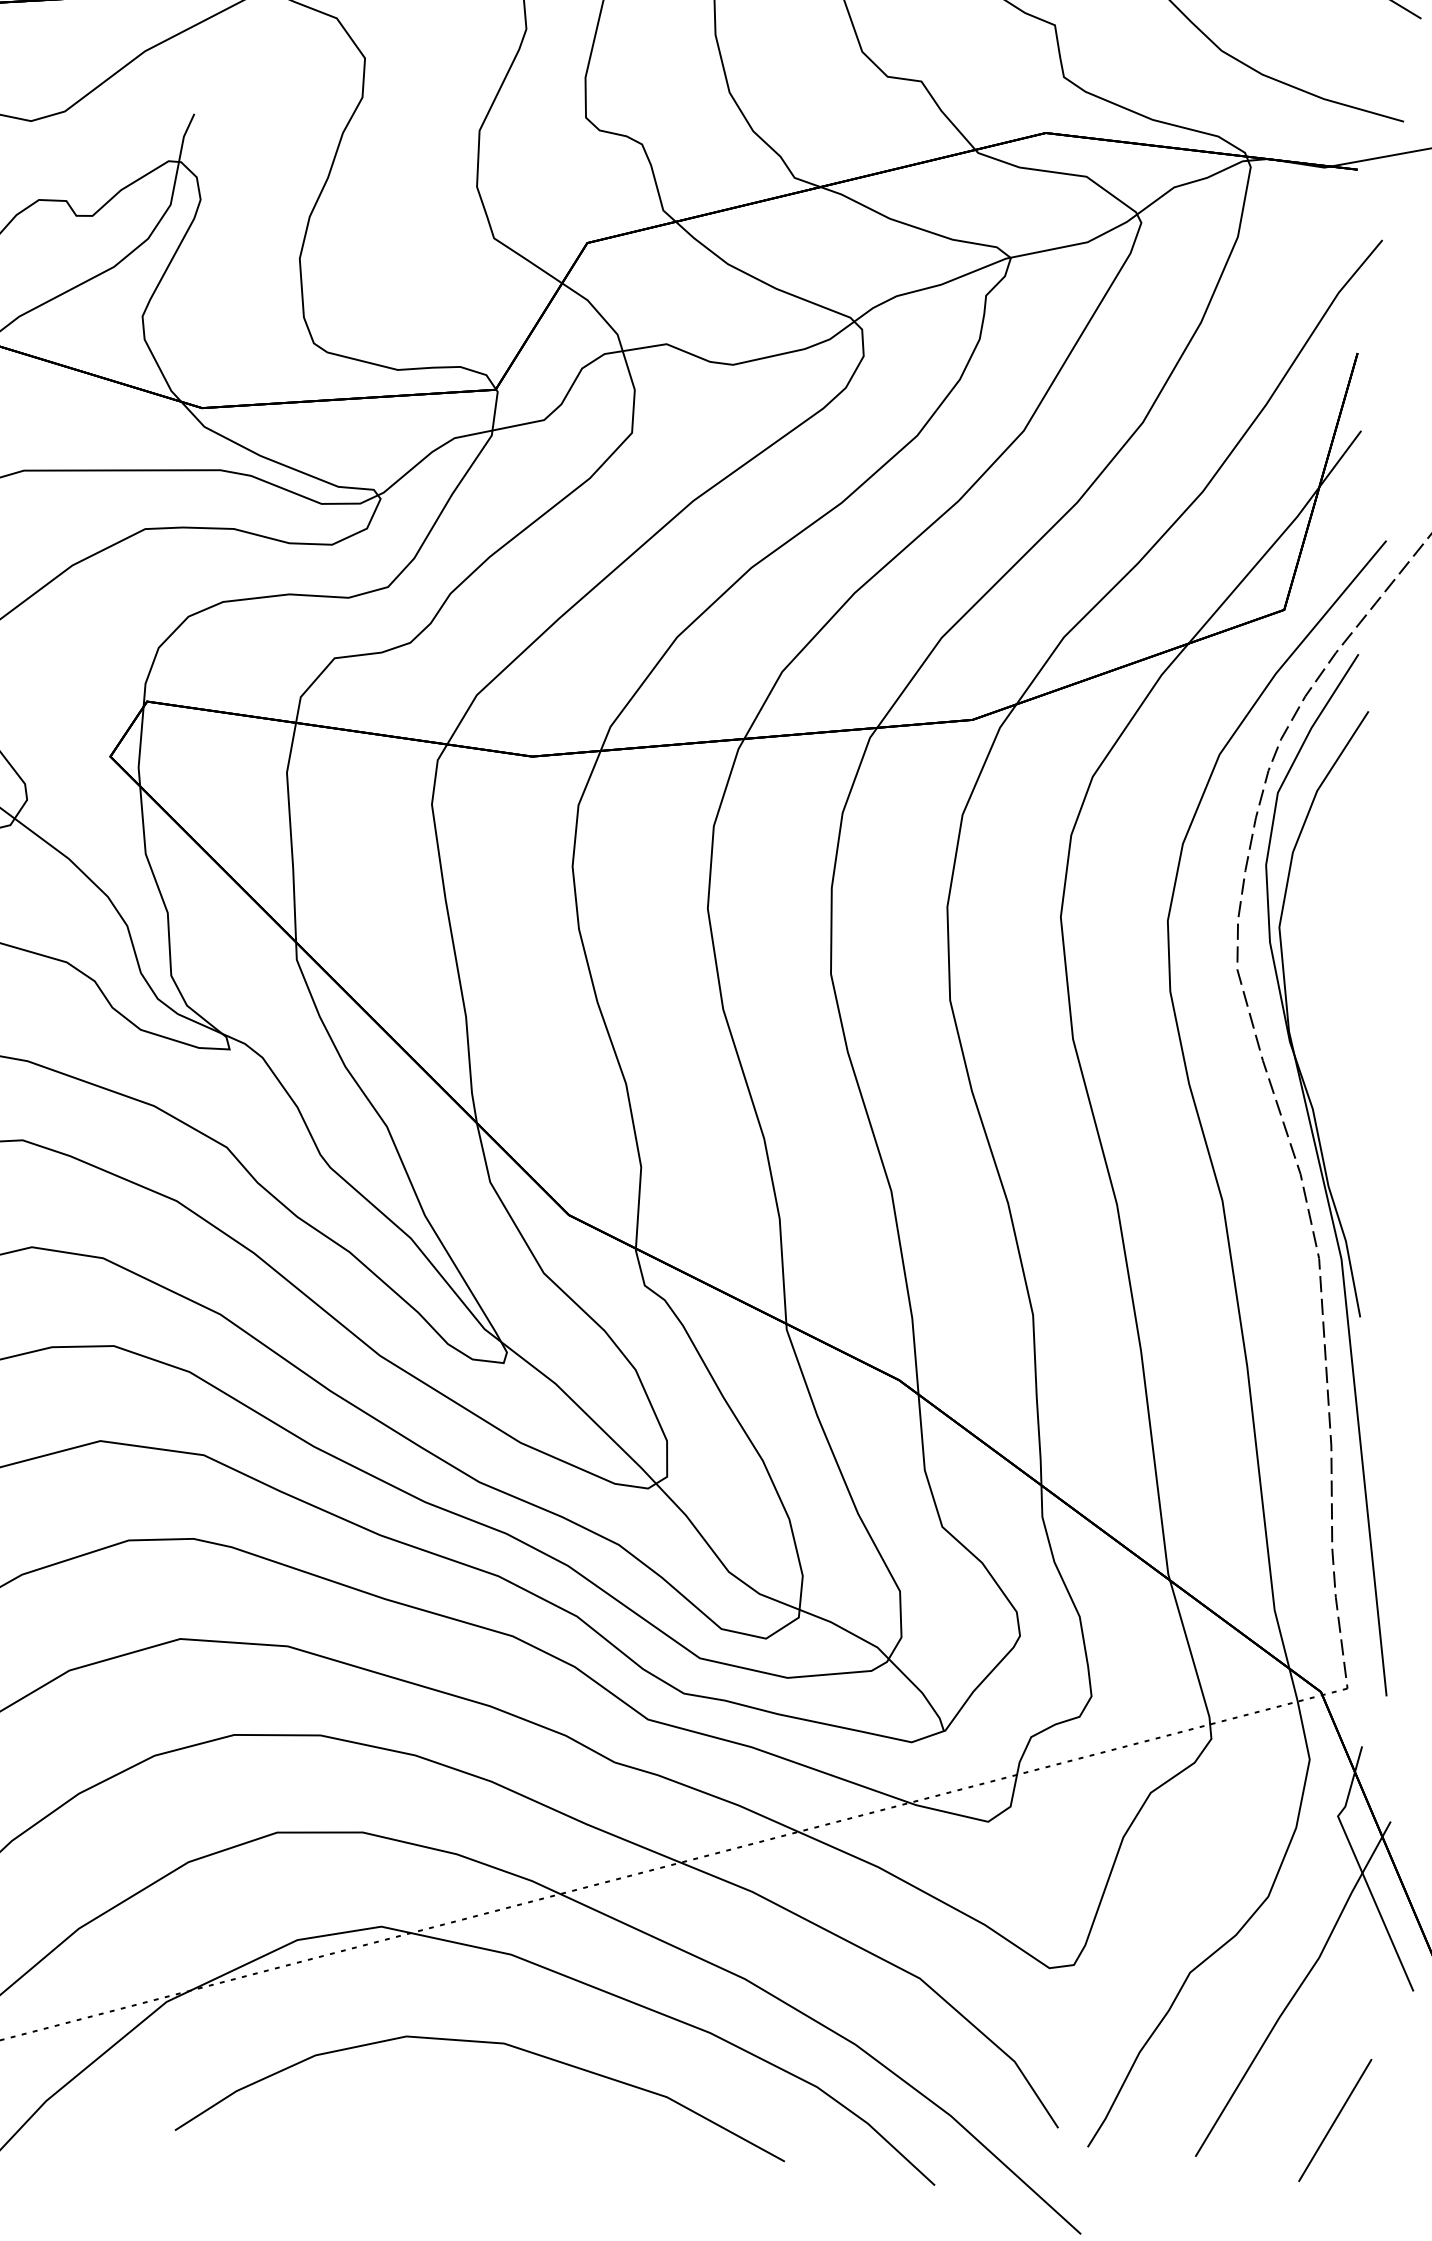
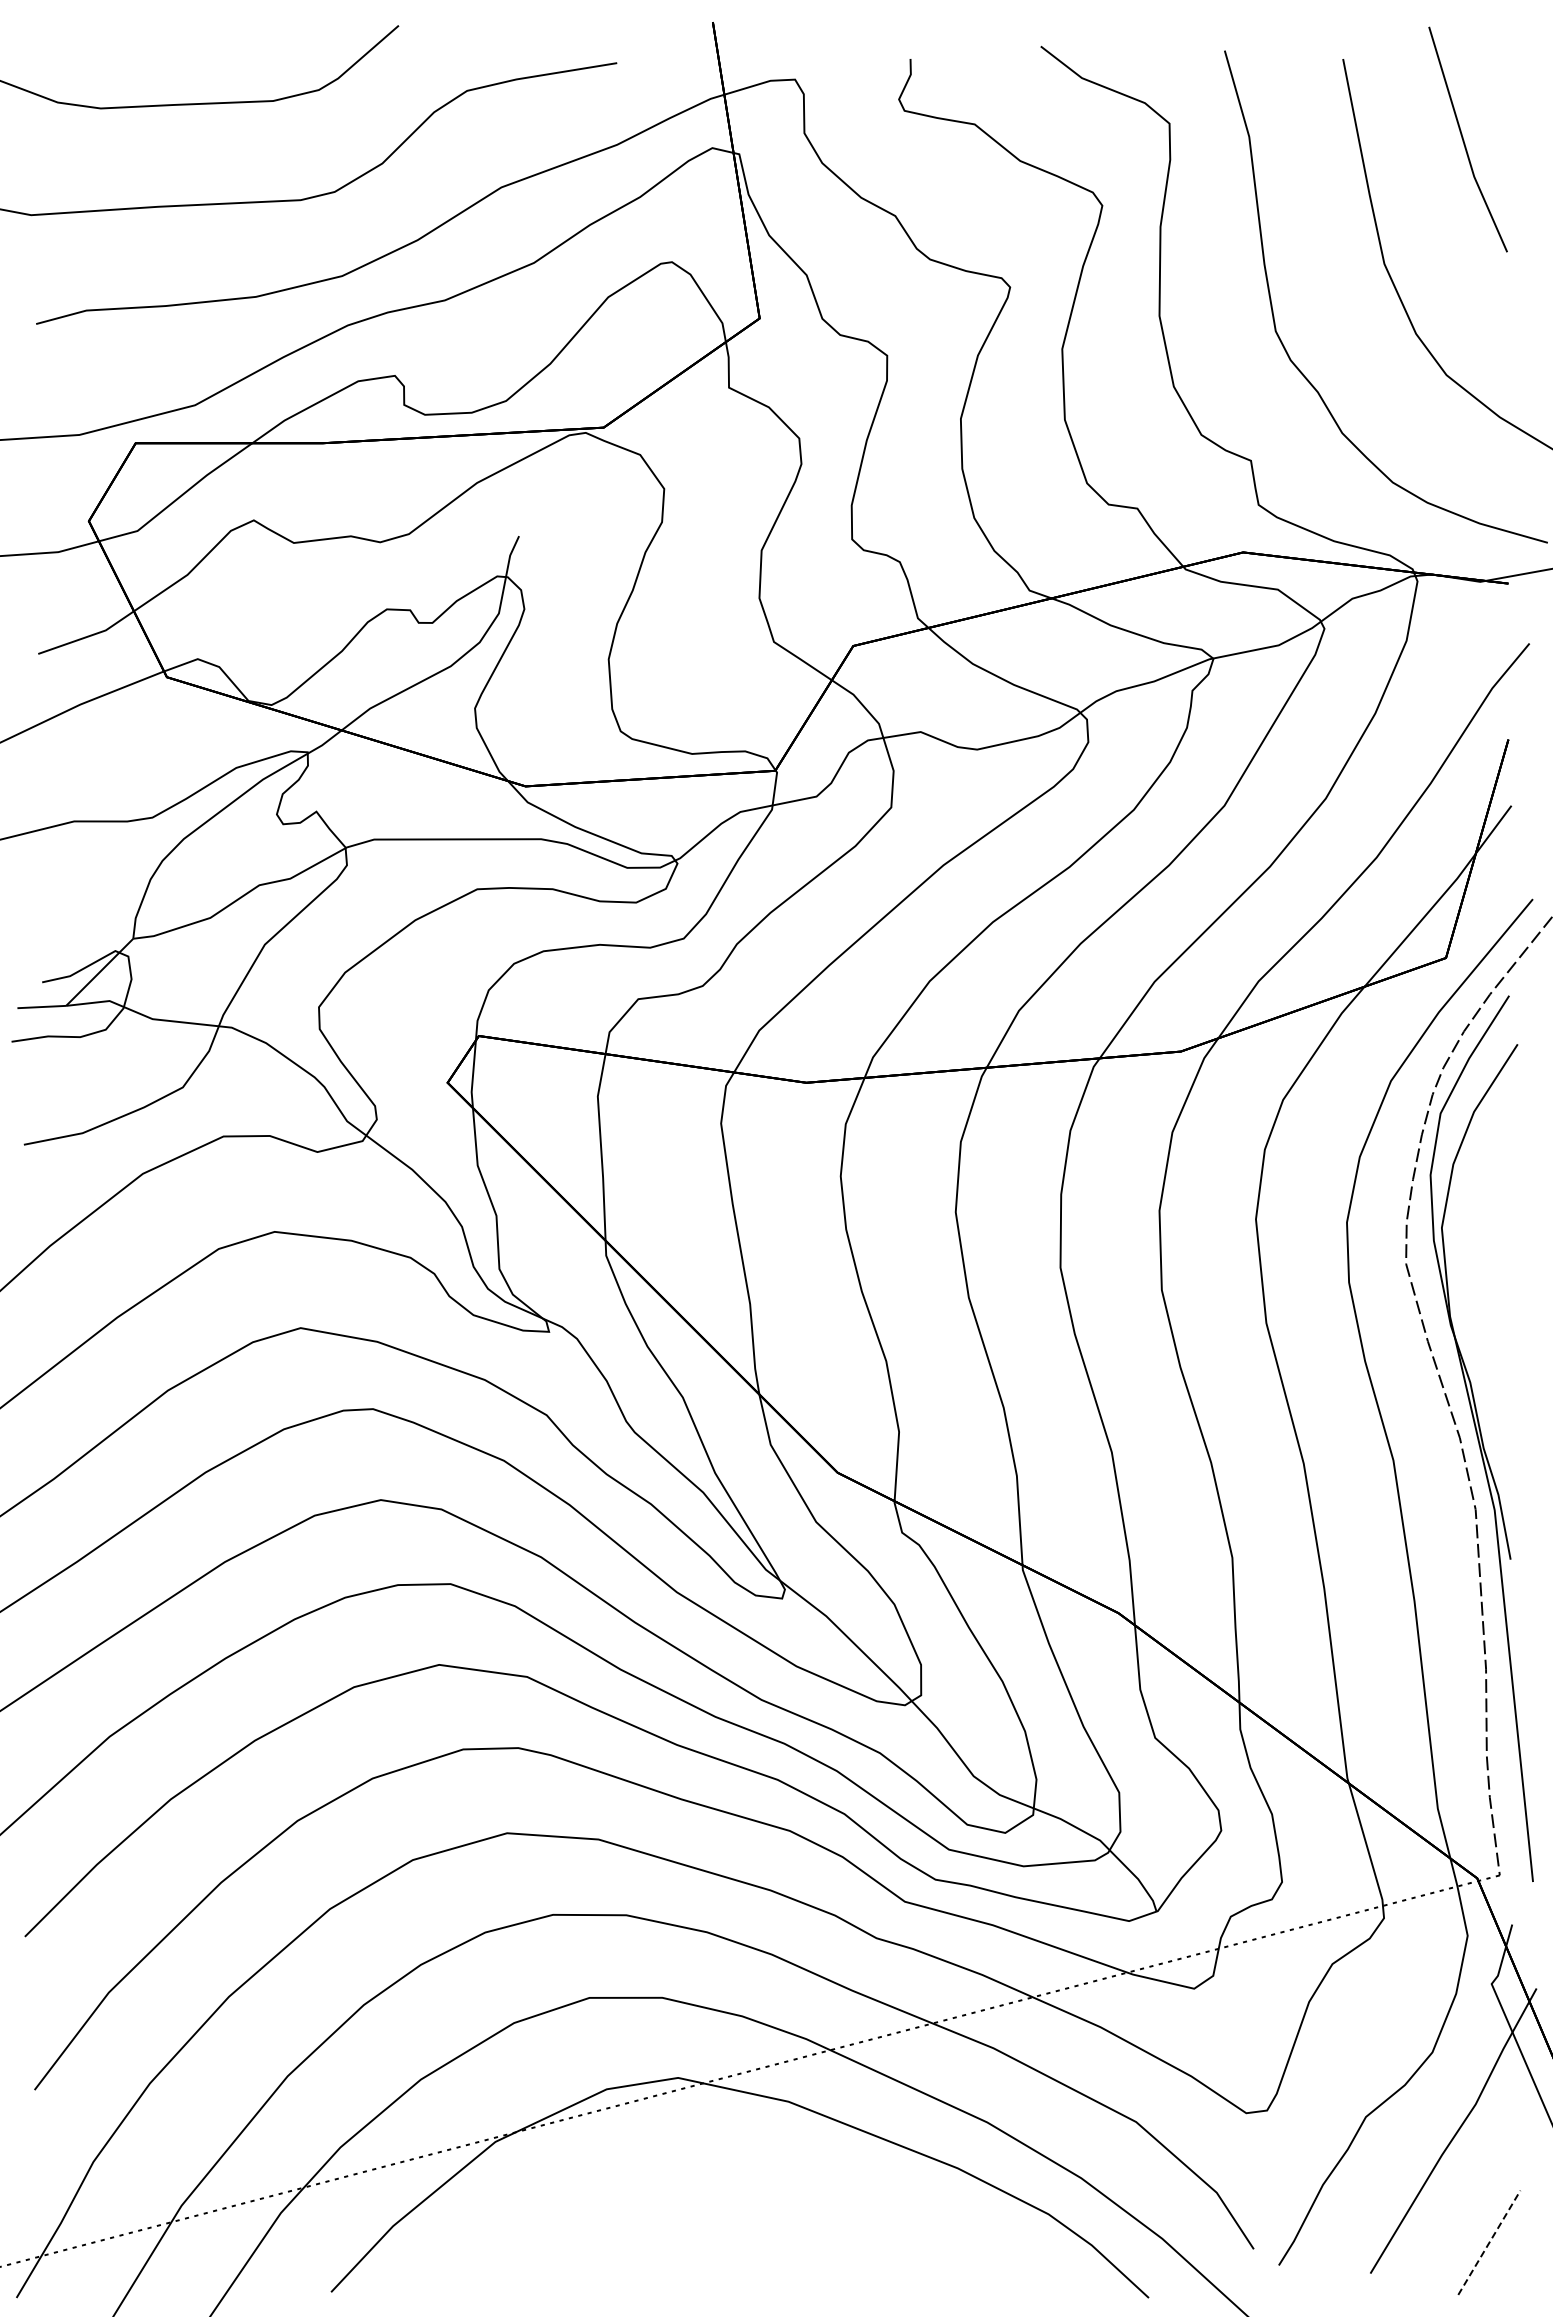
curve: (486, 2043) -> (767, 2177), removed
line: (1335, 2120) -> (1489, 2242), solid -> dashed

